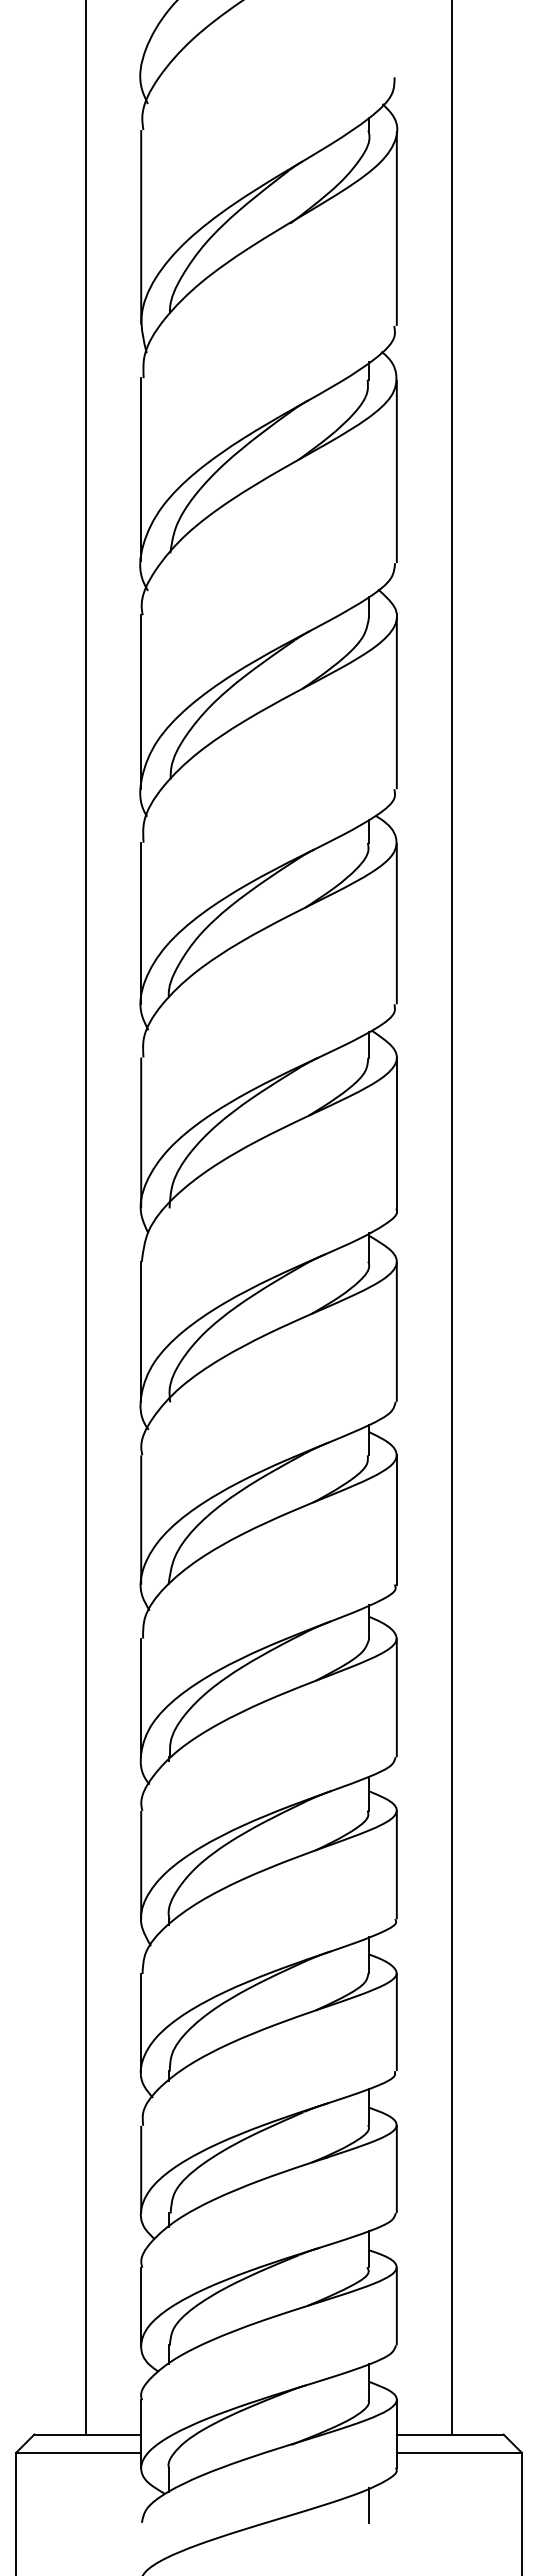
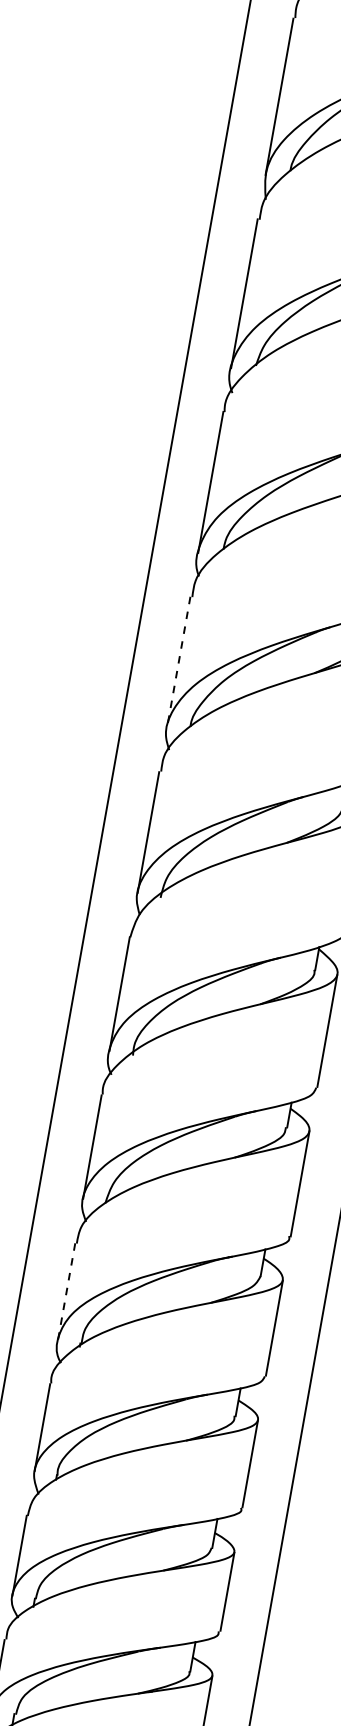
line: (141, 923) -> (179, 662), solid -> dashed
line: (141, 1698) -> (66, 1292), solid -> dashed

